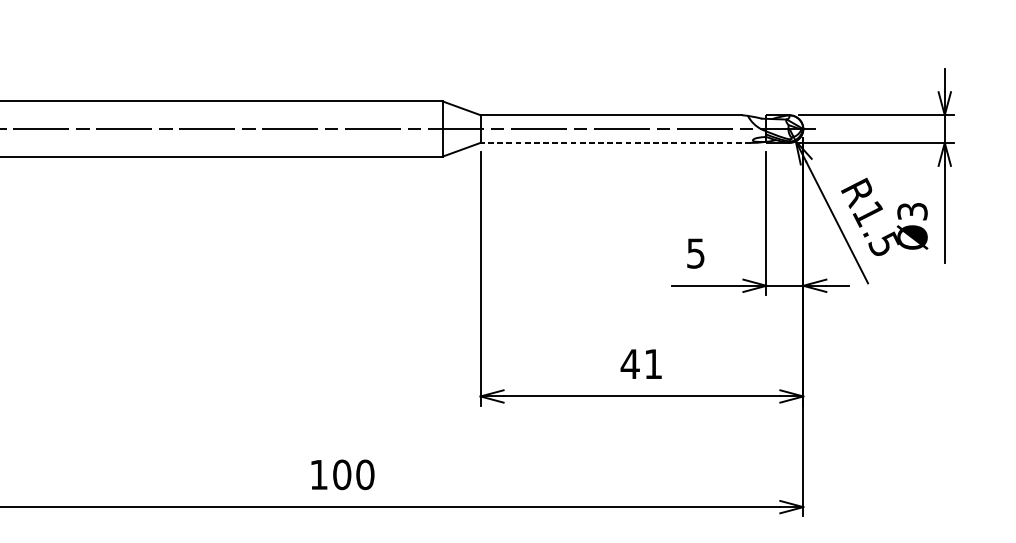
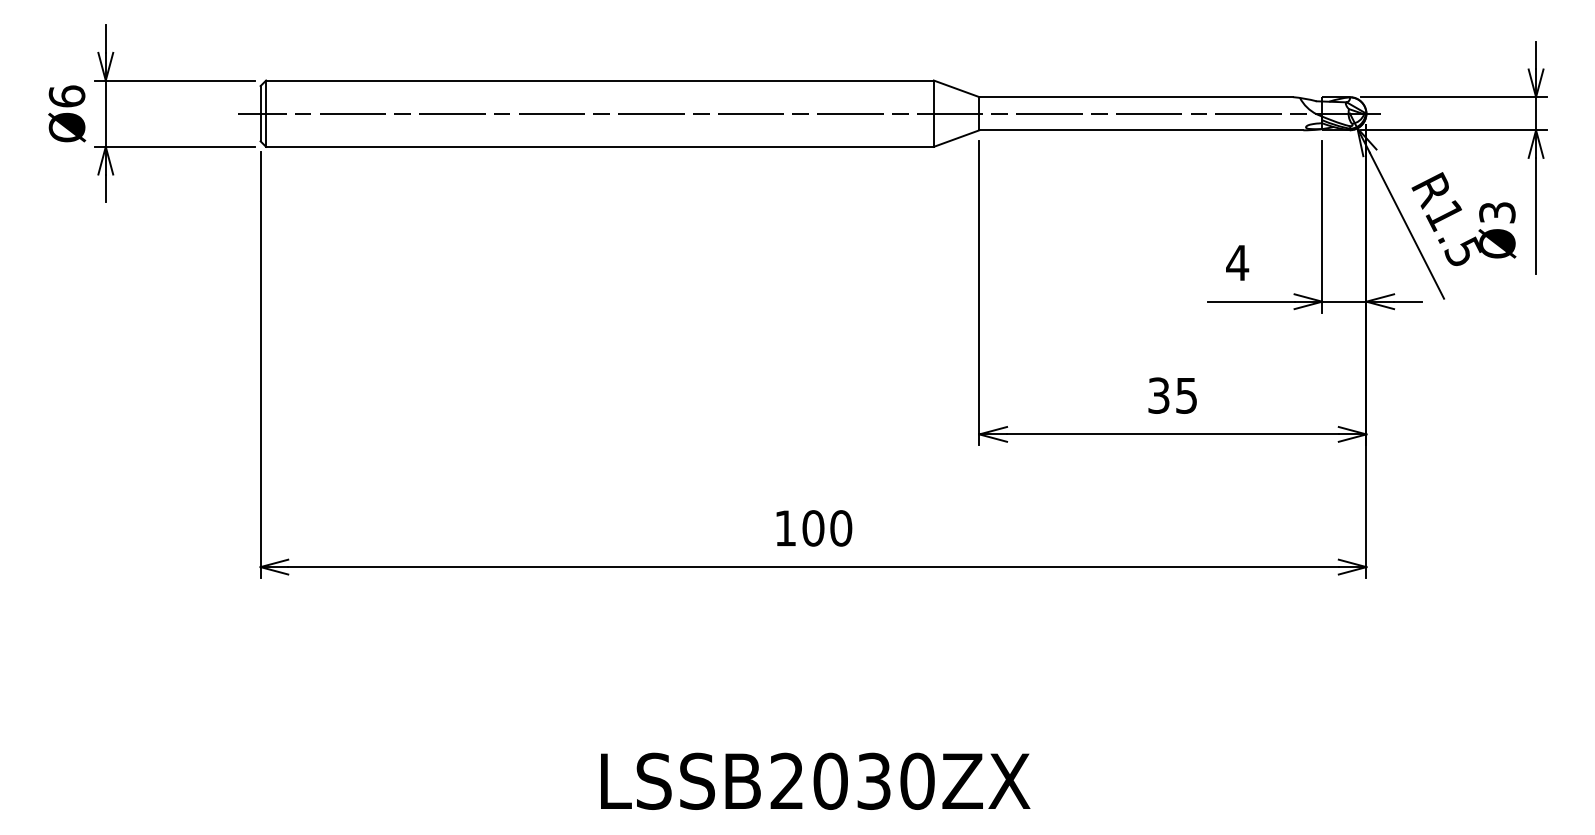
line: (615, 143) -> (1141, 130), dashed -> solid
text: (695, 253) -> (1237, 263), 5 -> 4
text: (640, 364) -> (1171, 395), 41 -> 35

